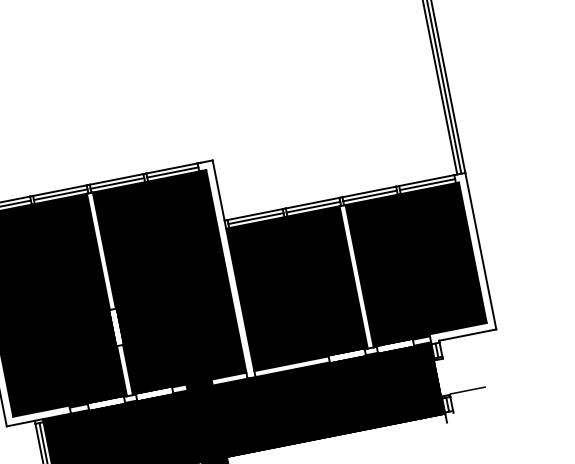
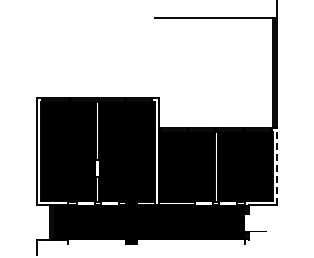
line: (480, 249) -> (277, 165), solid -> dashed

